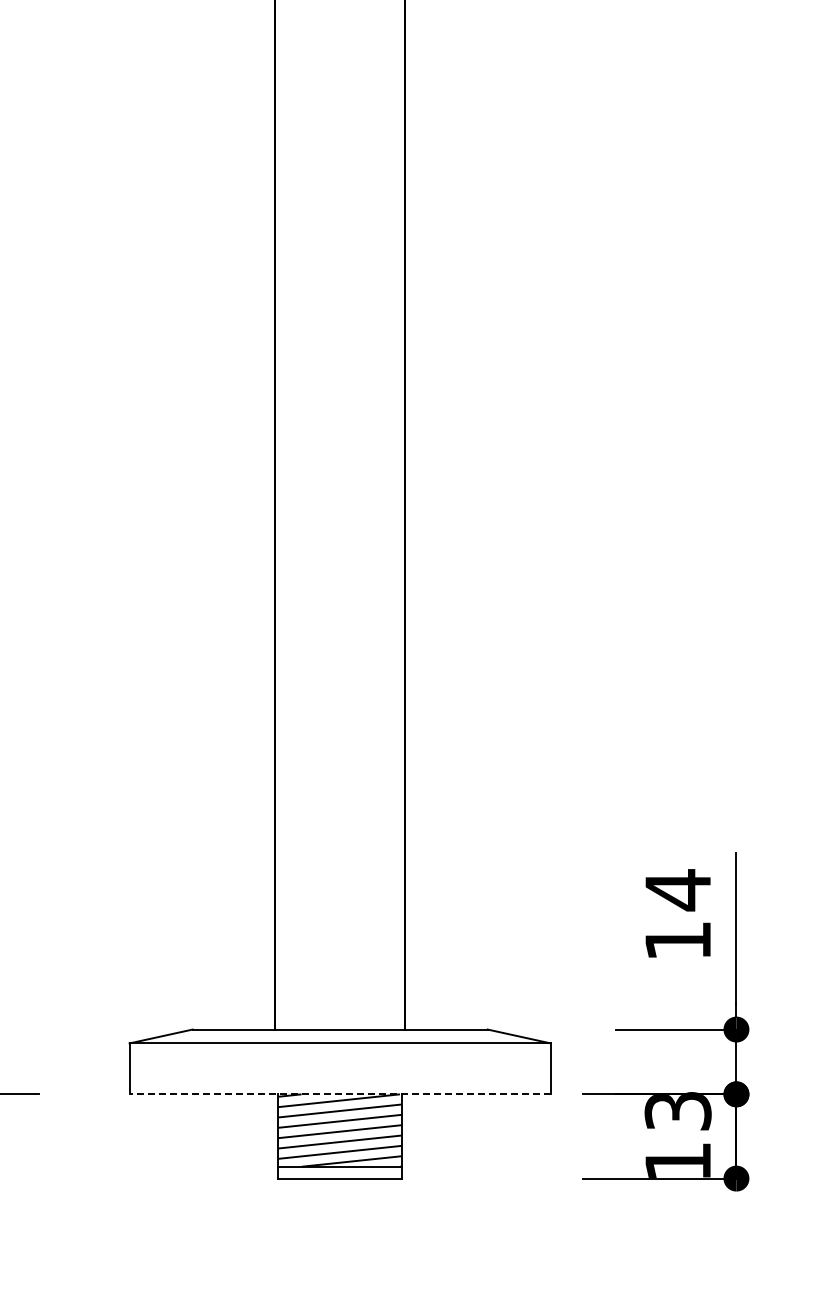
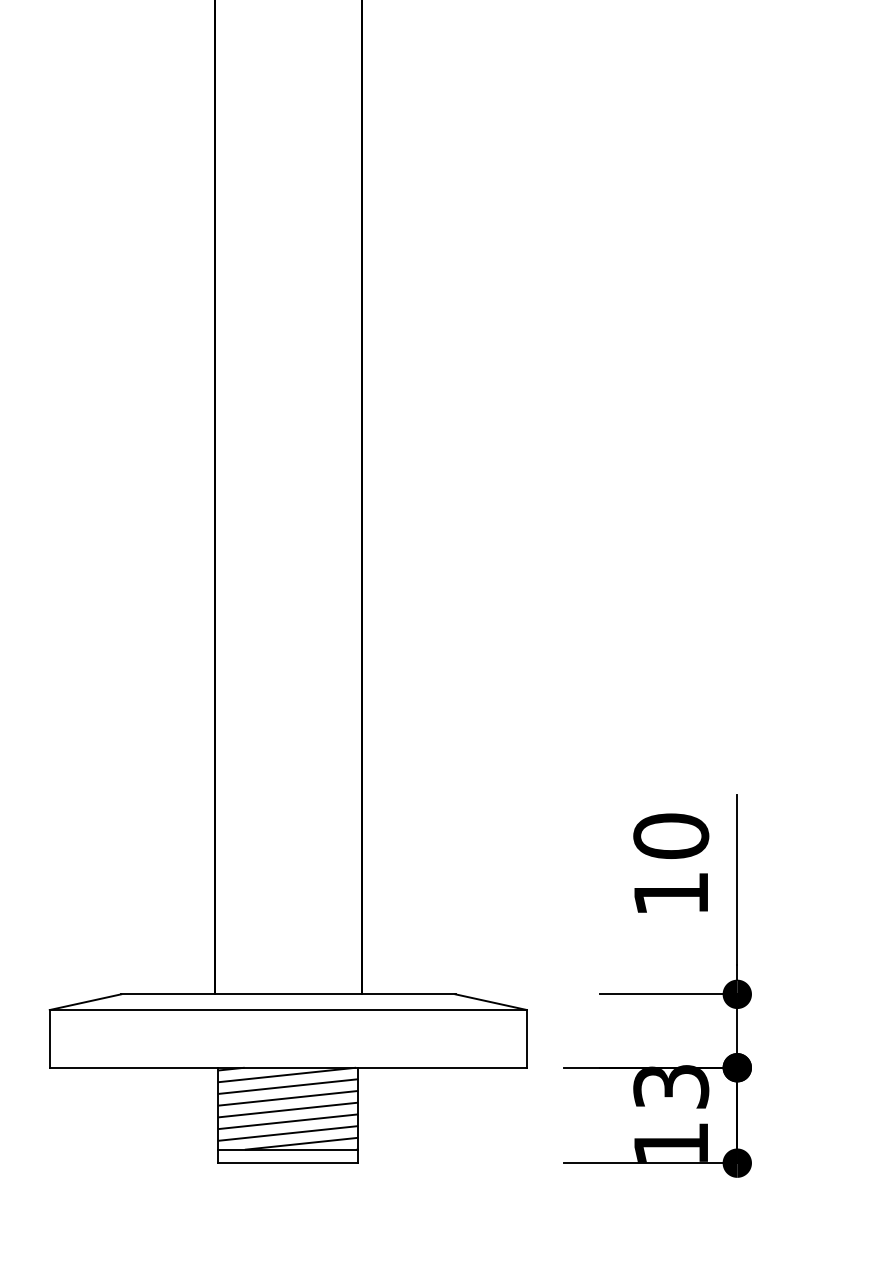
text: (677, 890) -> (670, 836), 14 -> 10
line: (340, 1094) -> (288, 1067), dashed -> solid

